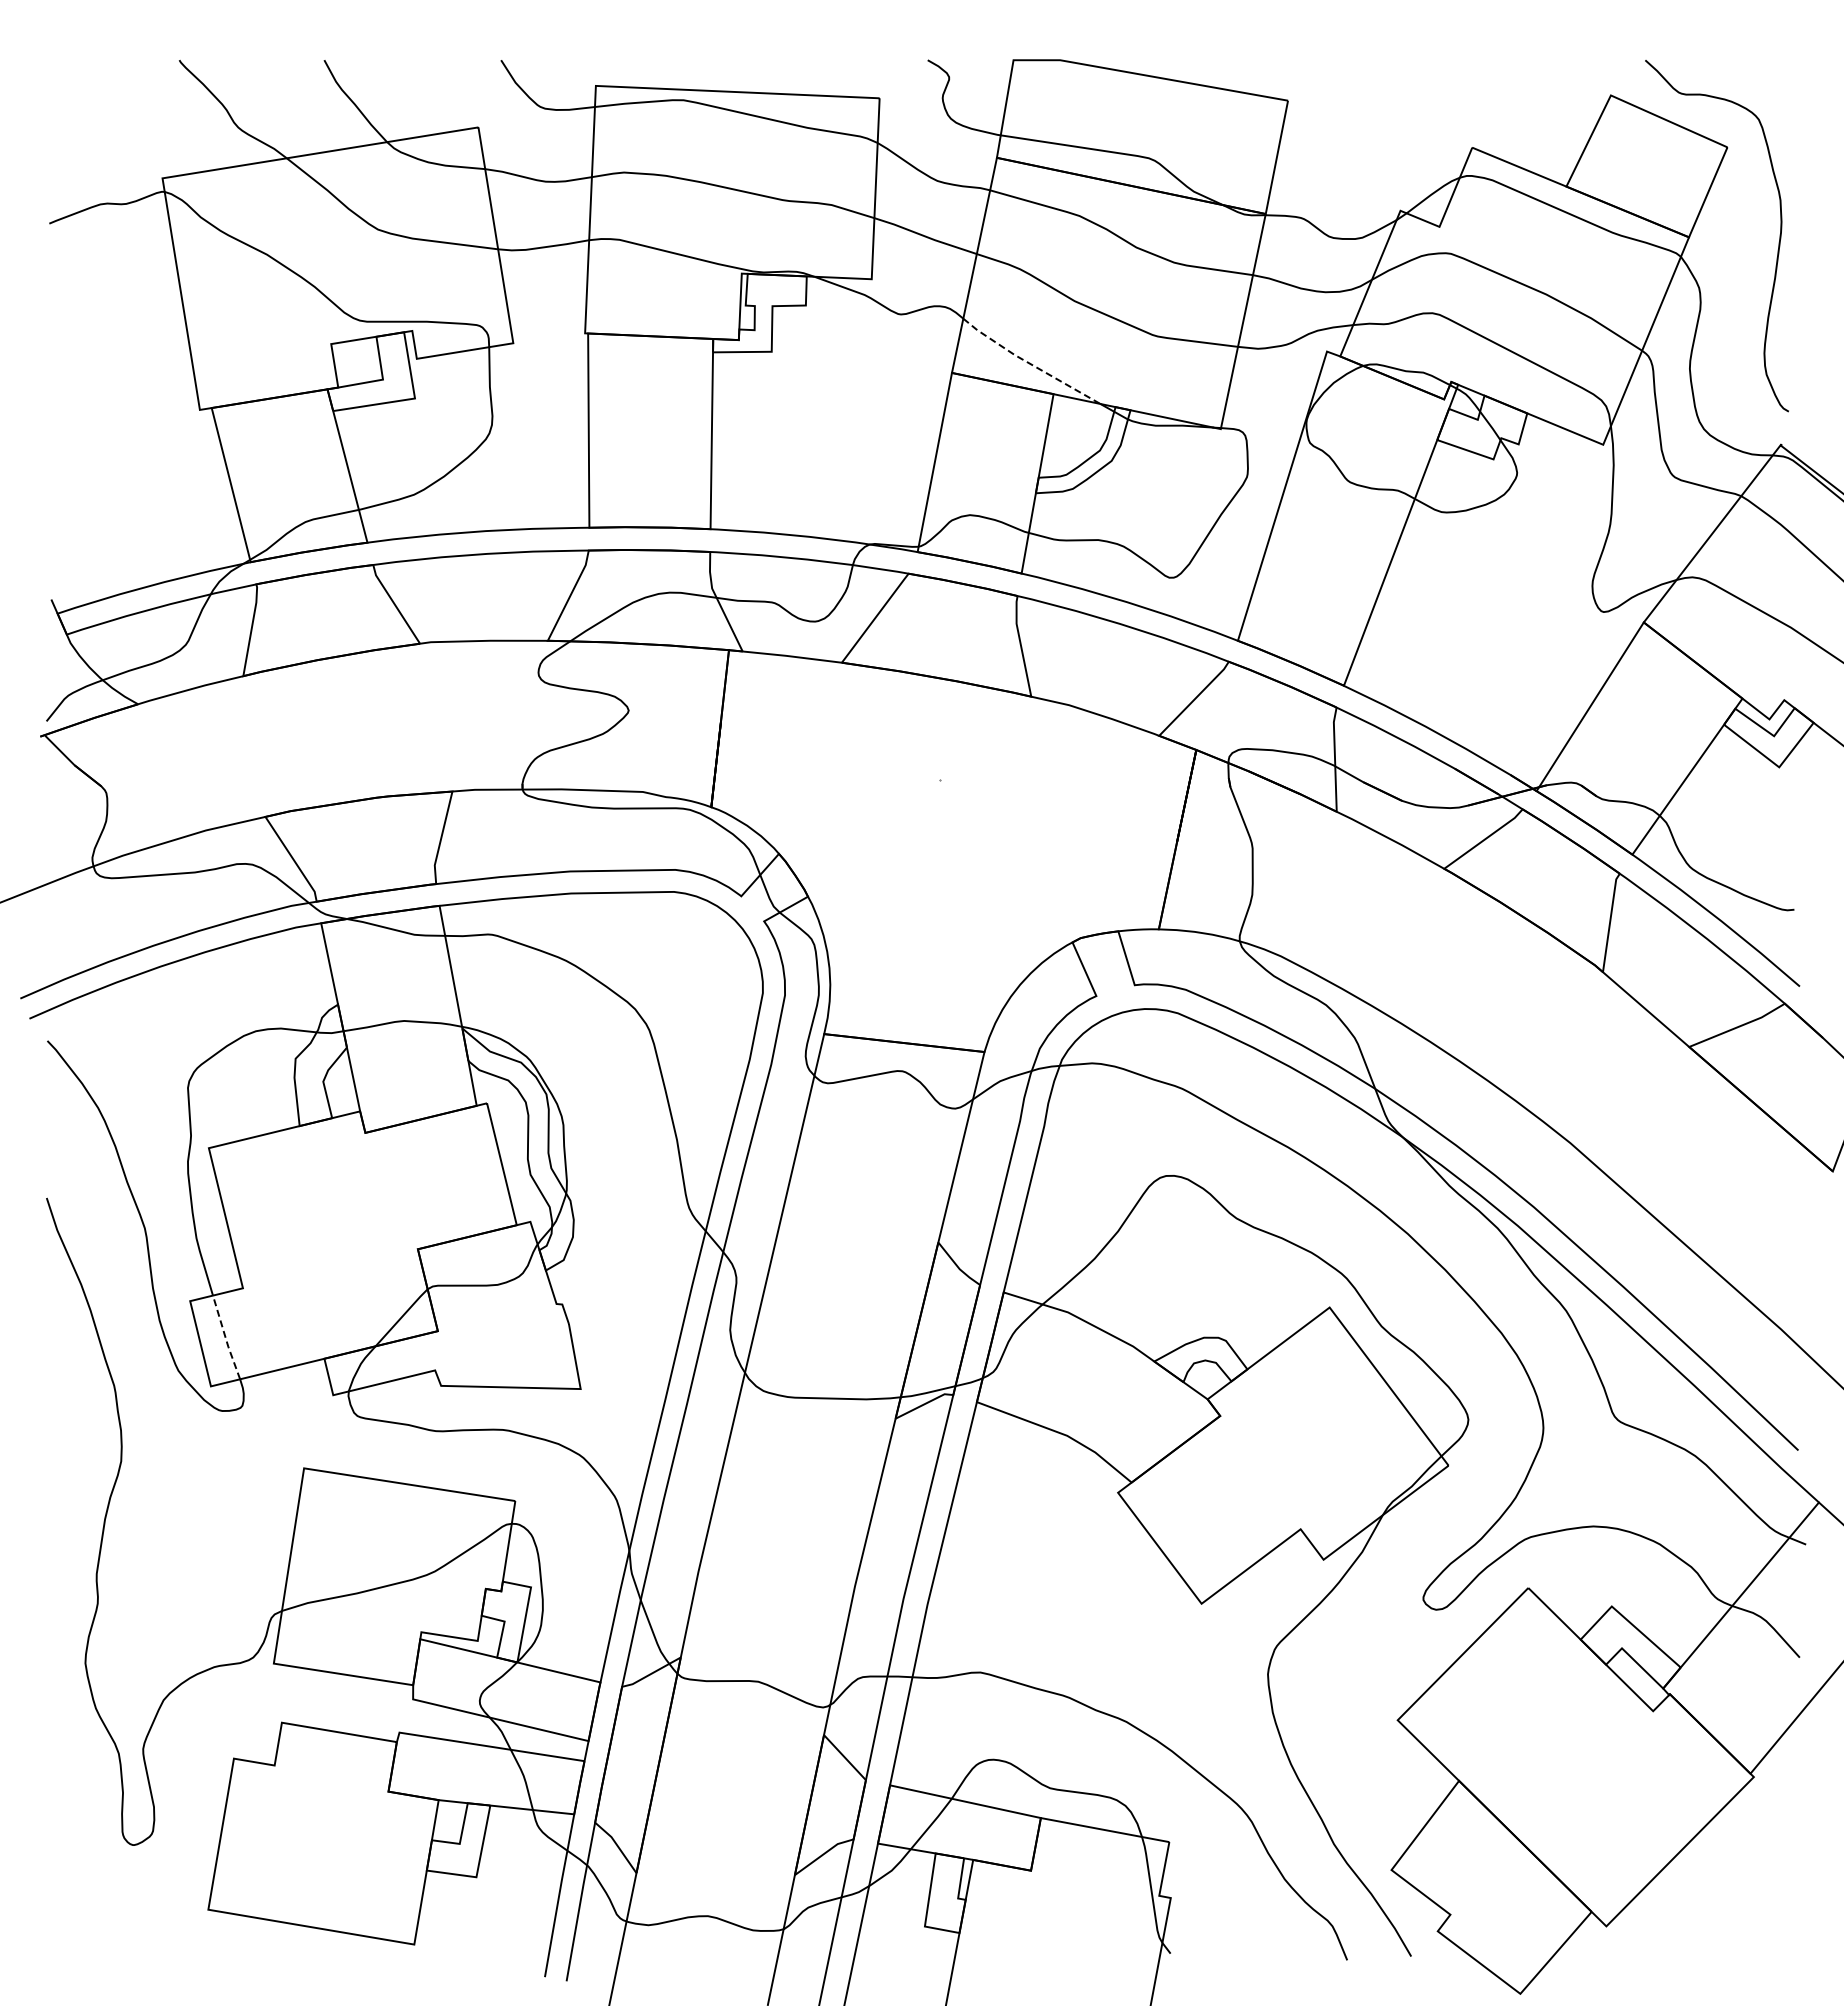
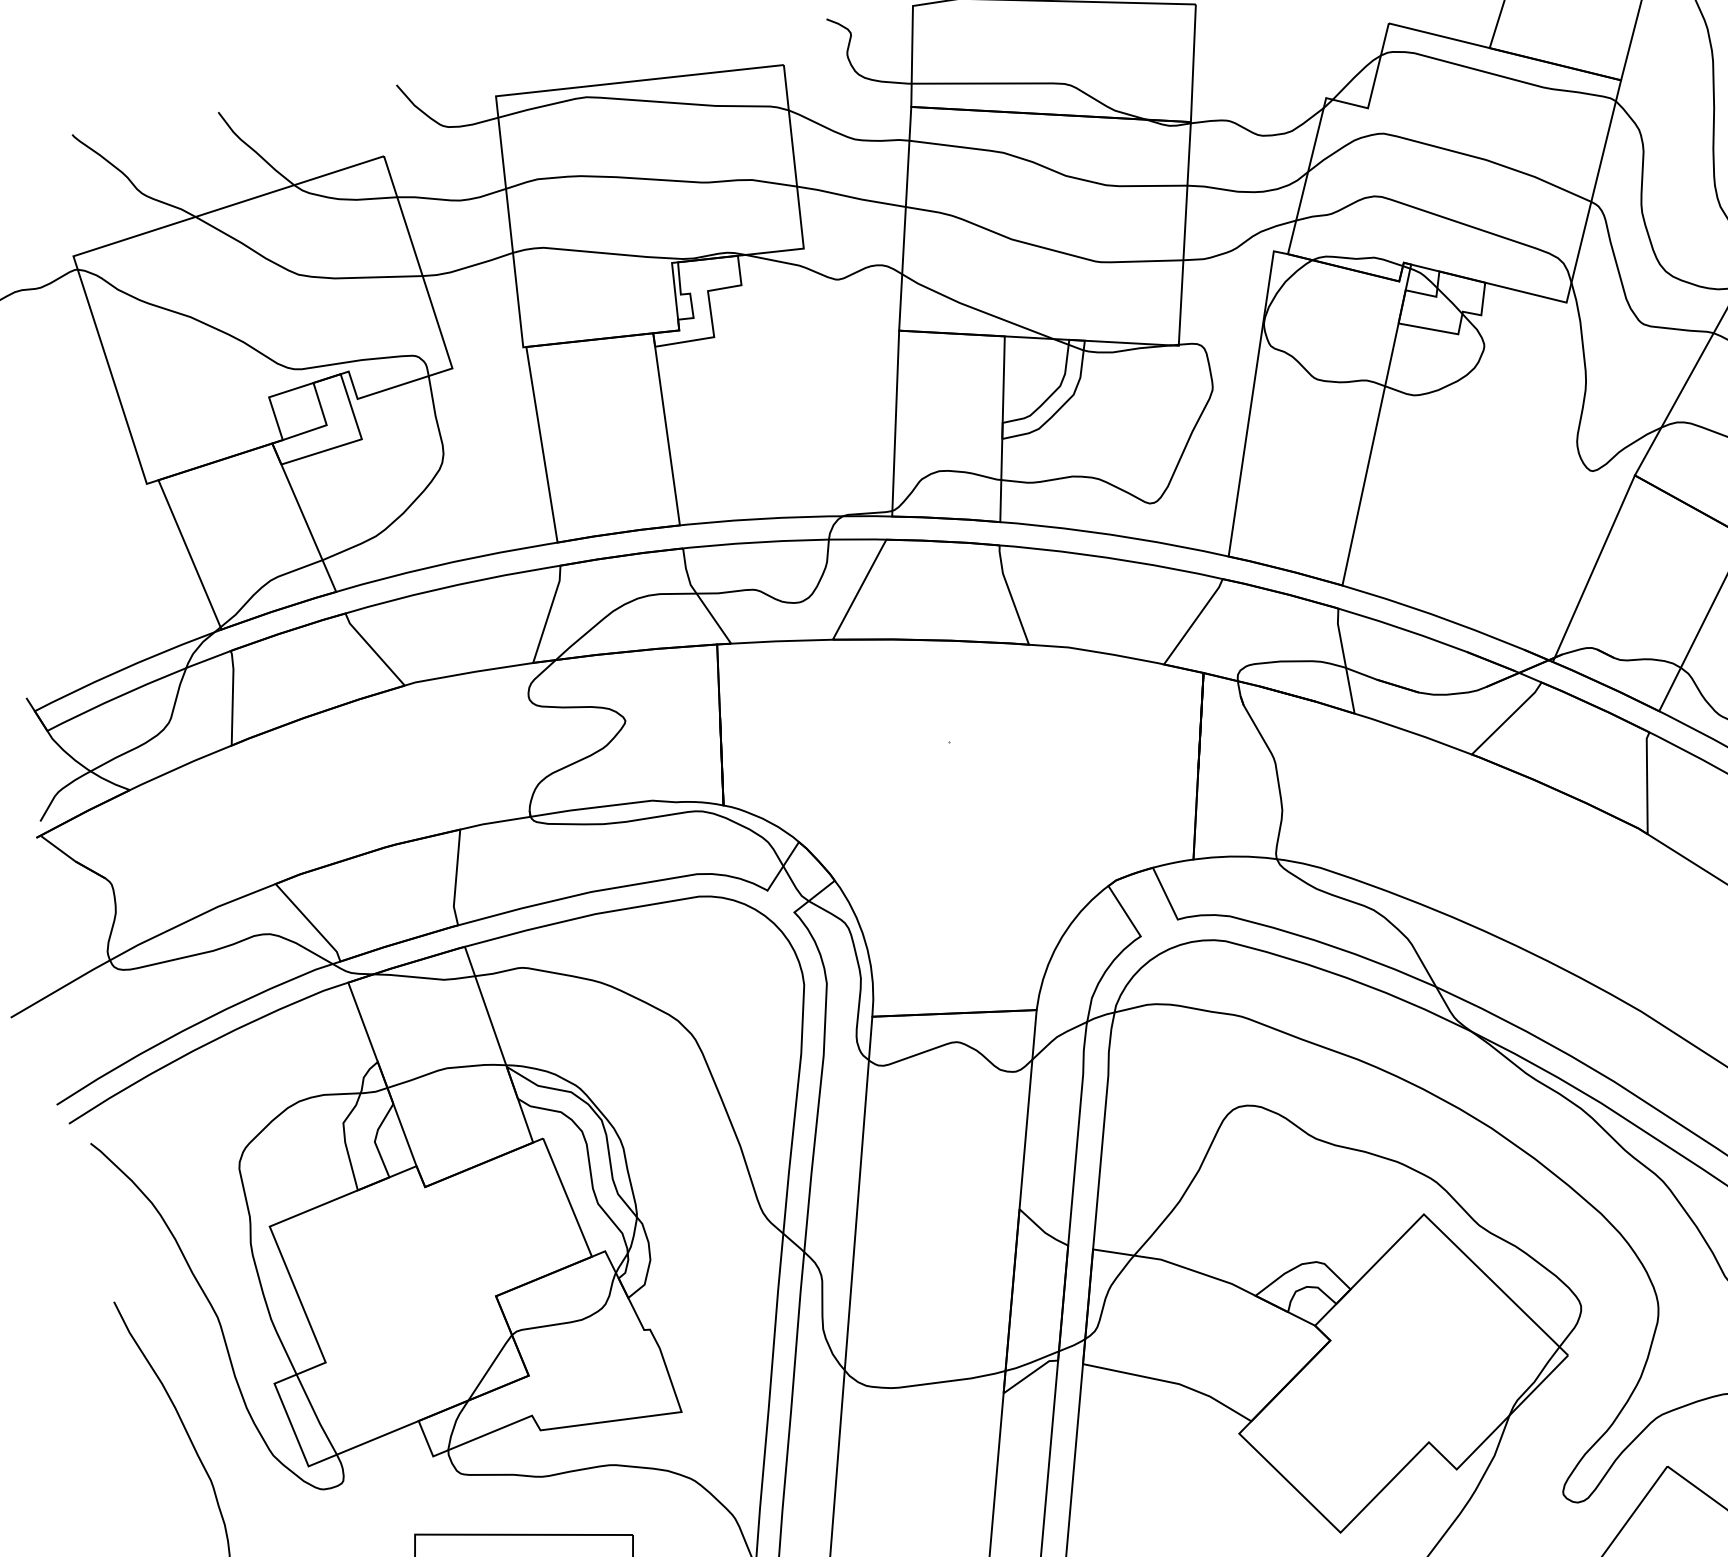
line: (1028, 363) -> (974, 309), dashed -> solid
line: (225, 1338) -> (315, 1415), dashed -> solid

